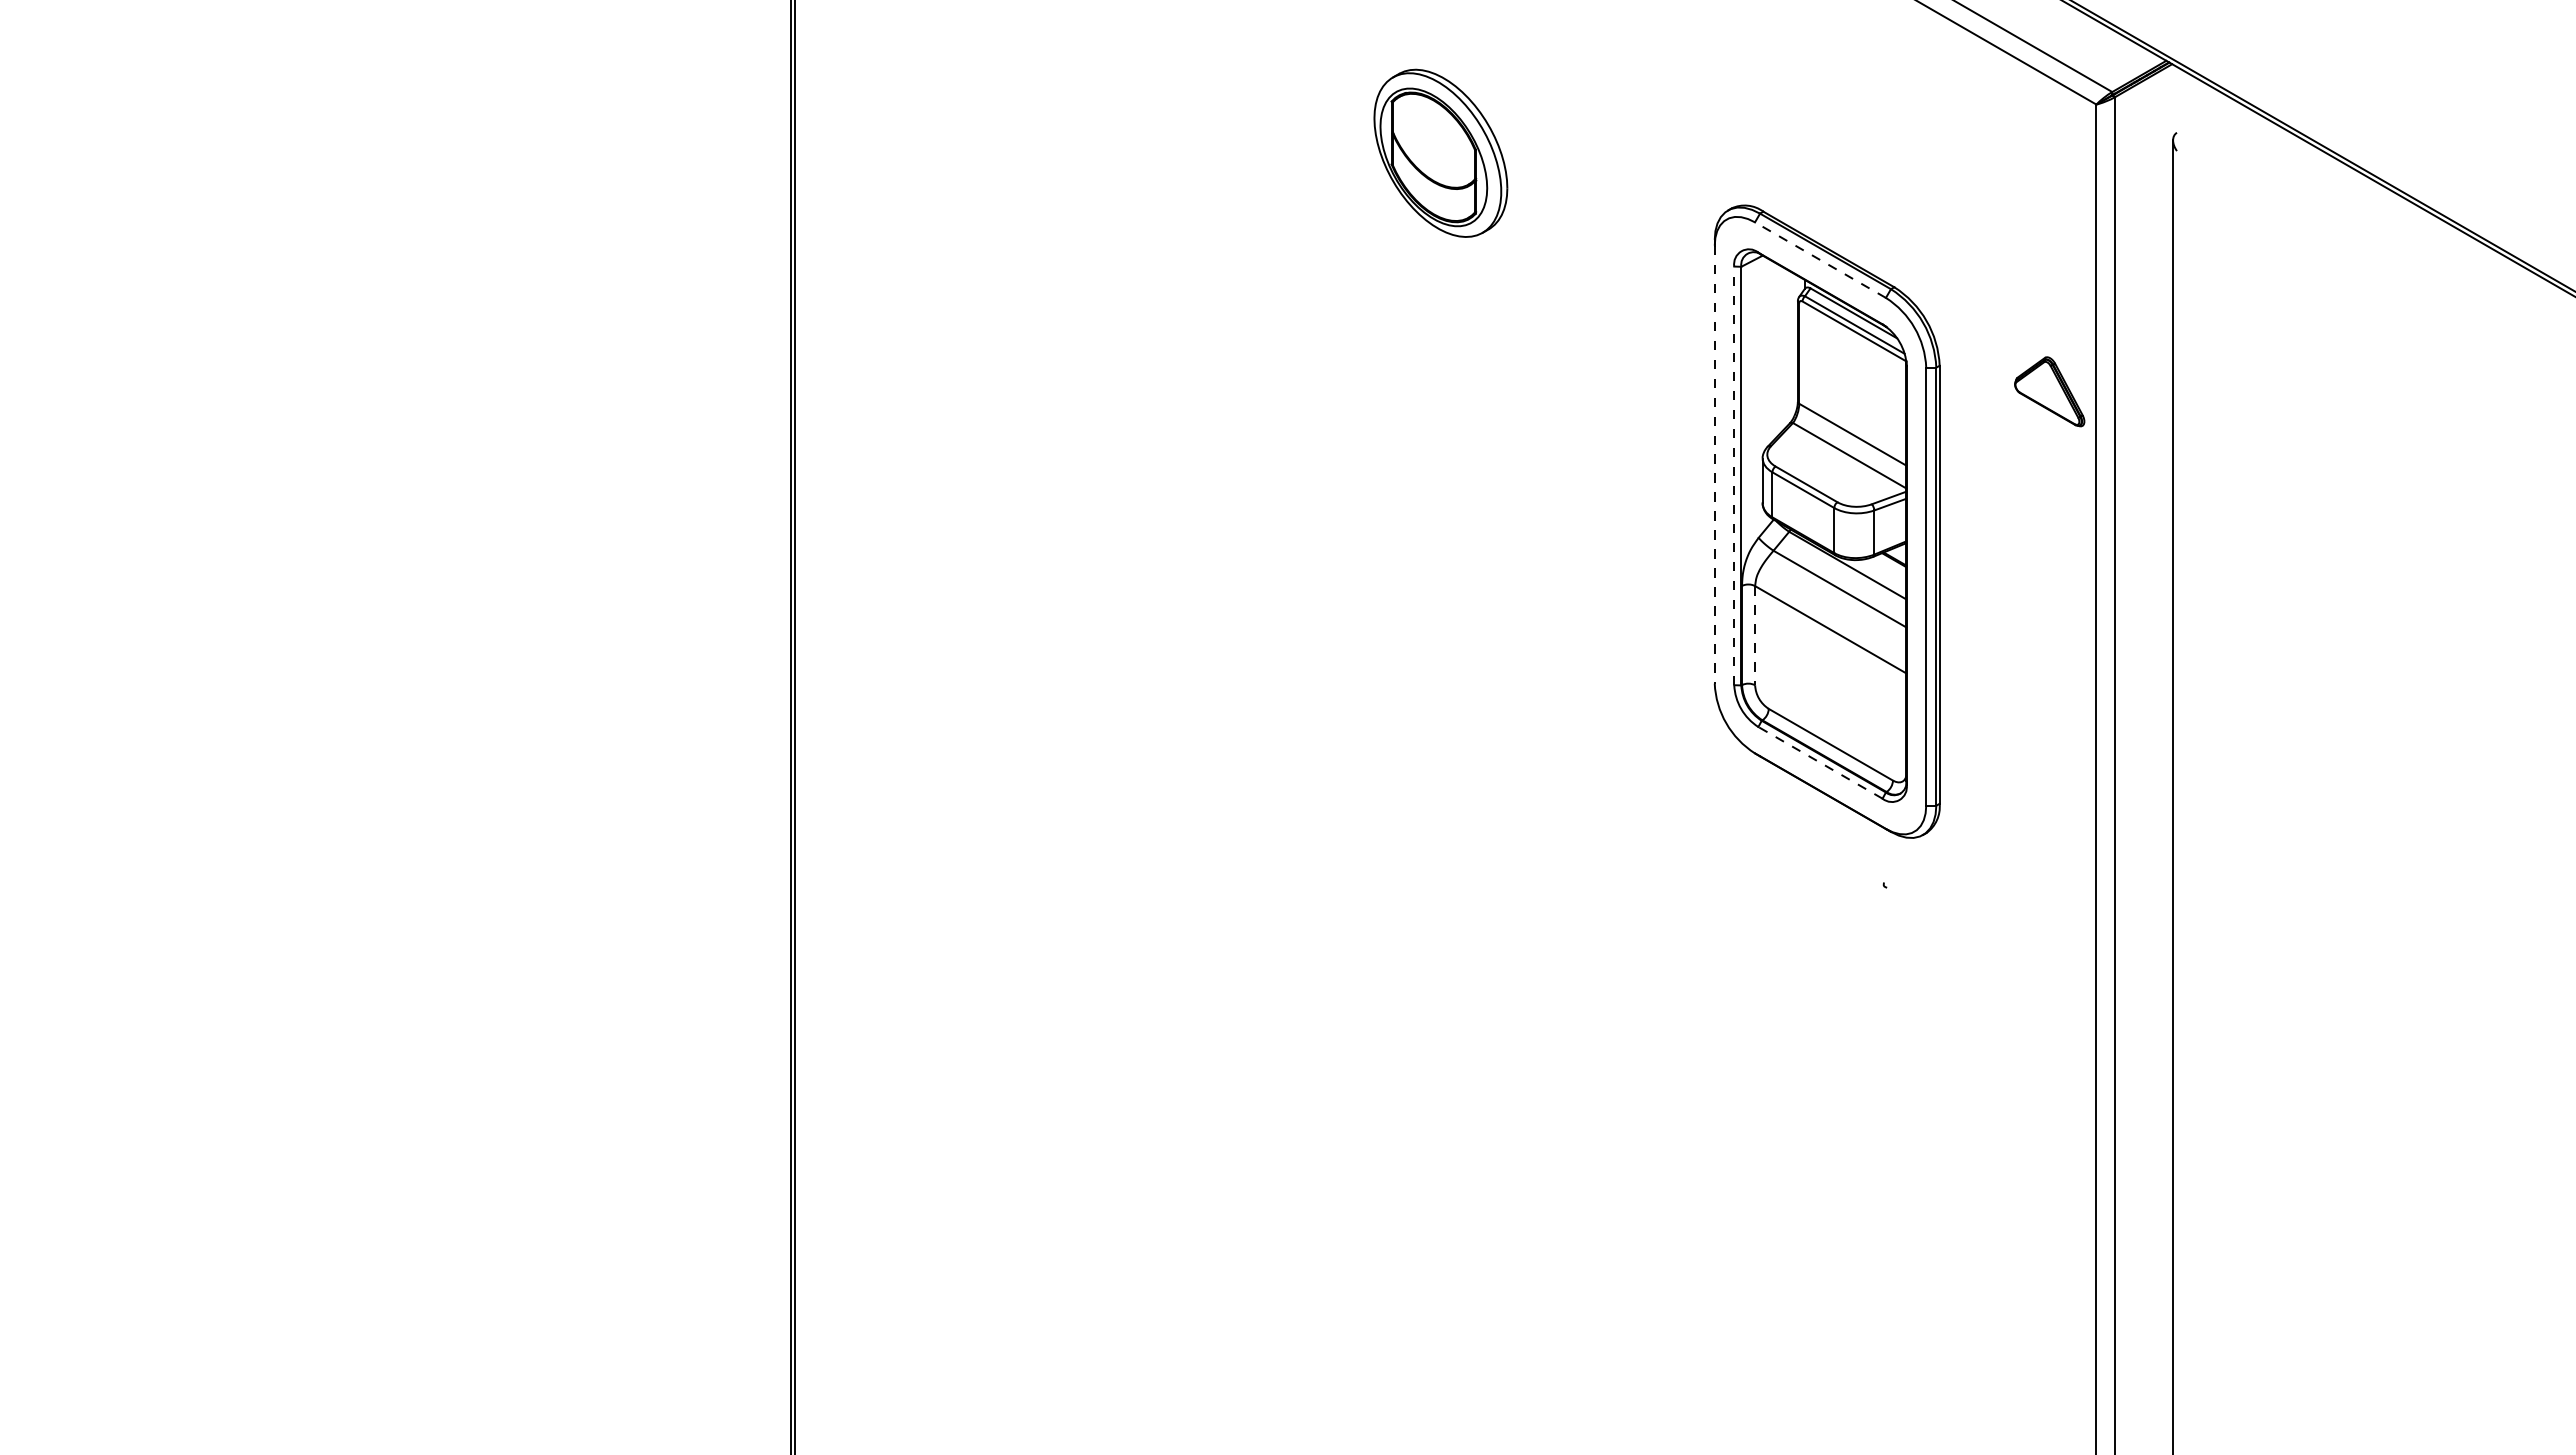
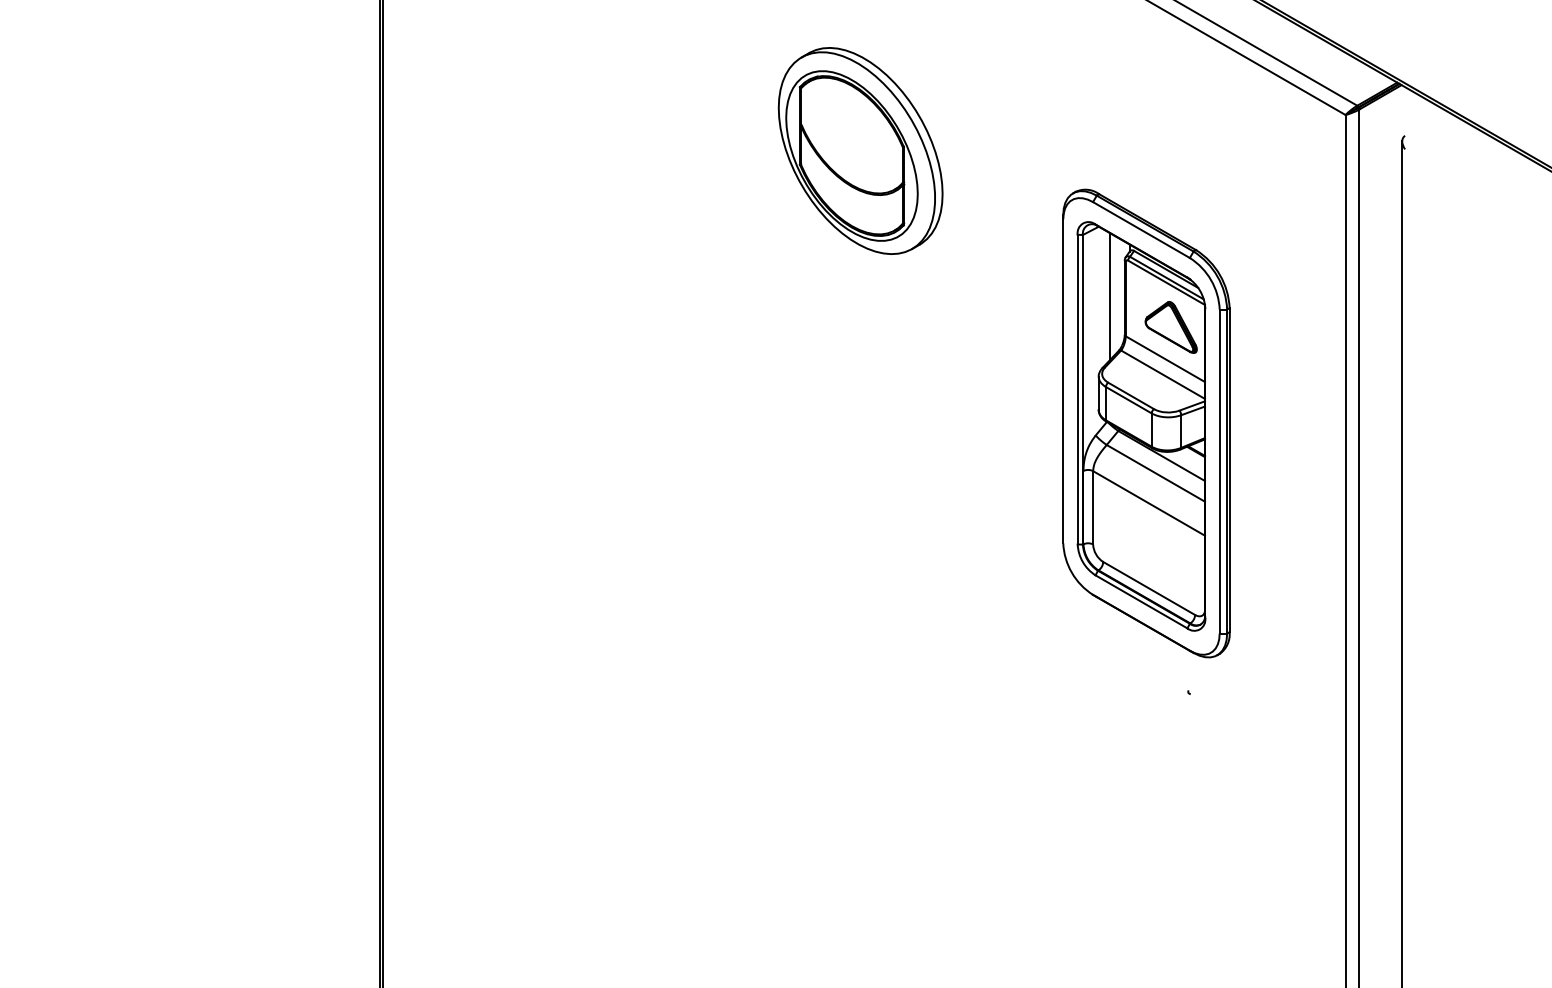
part: (1440, 153) -> (860, 151), size x1.67
line: (1820, 260) -> (1141, 230), dashed -> solid
line: (1778, 349) -> (1110, 296), added
part: (2049, 391) -> (1171, 327), moved
line: (1714, 465) -> (1063, 381), dashed -> solid
line: (1734, 475) -> (1077, 389), dashed -> solid
line: (1755, 635) -> (1093, 507), dashed -> solid
line: (1820, 762) -> (1141, 601), dashed -> solid

